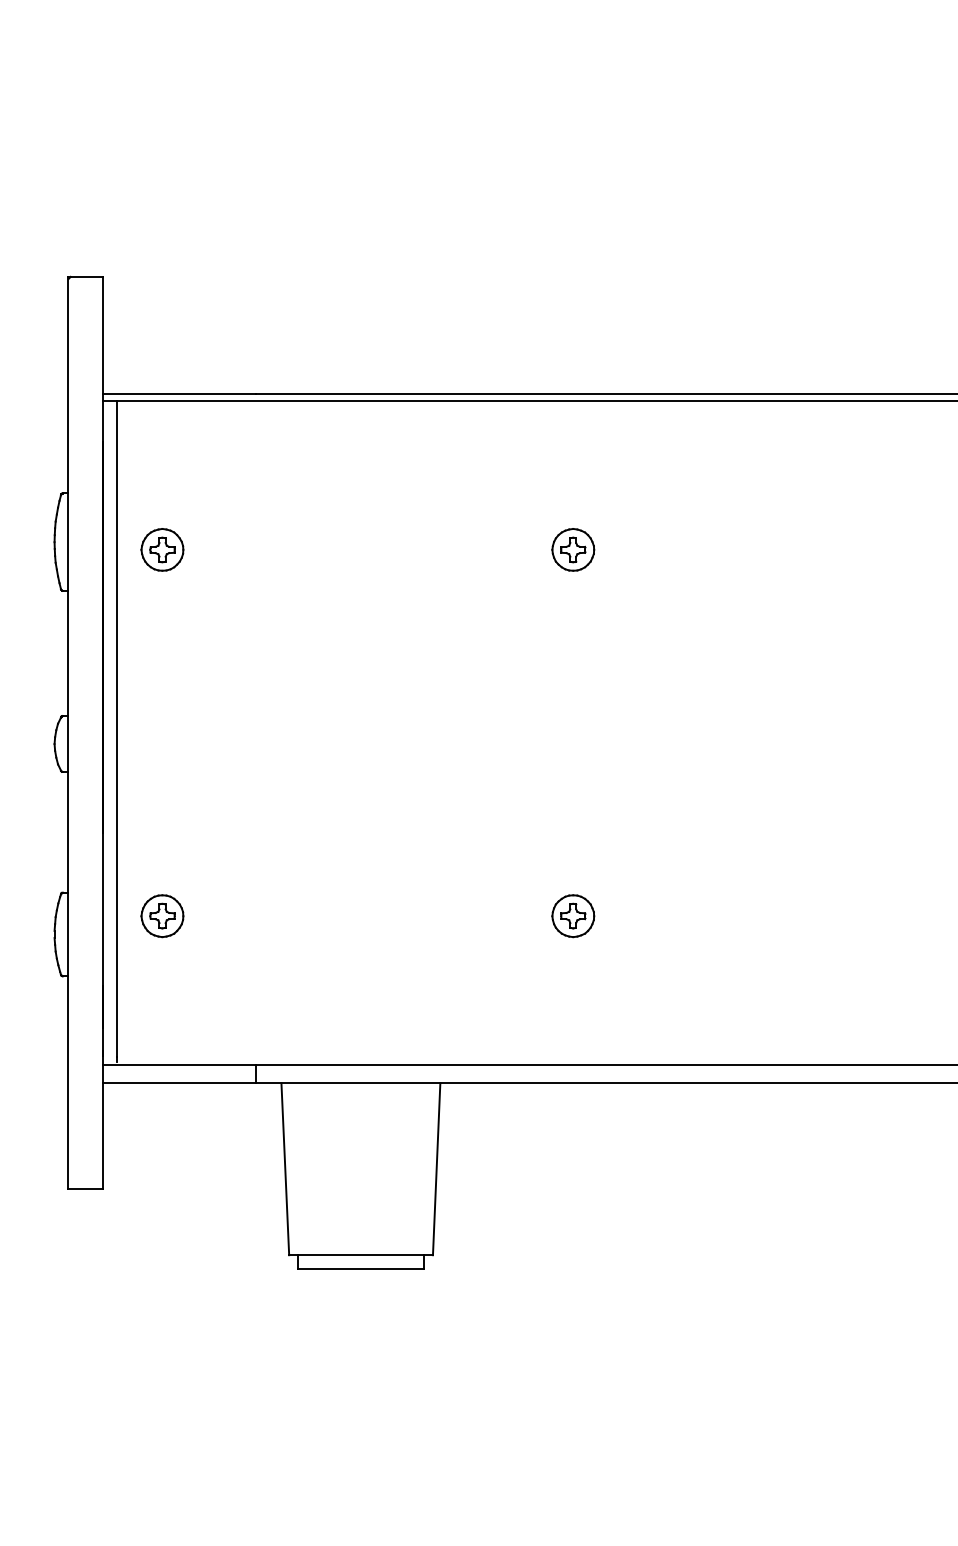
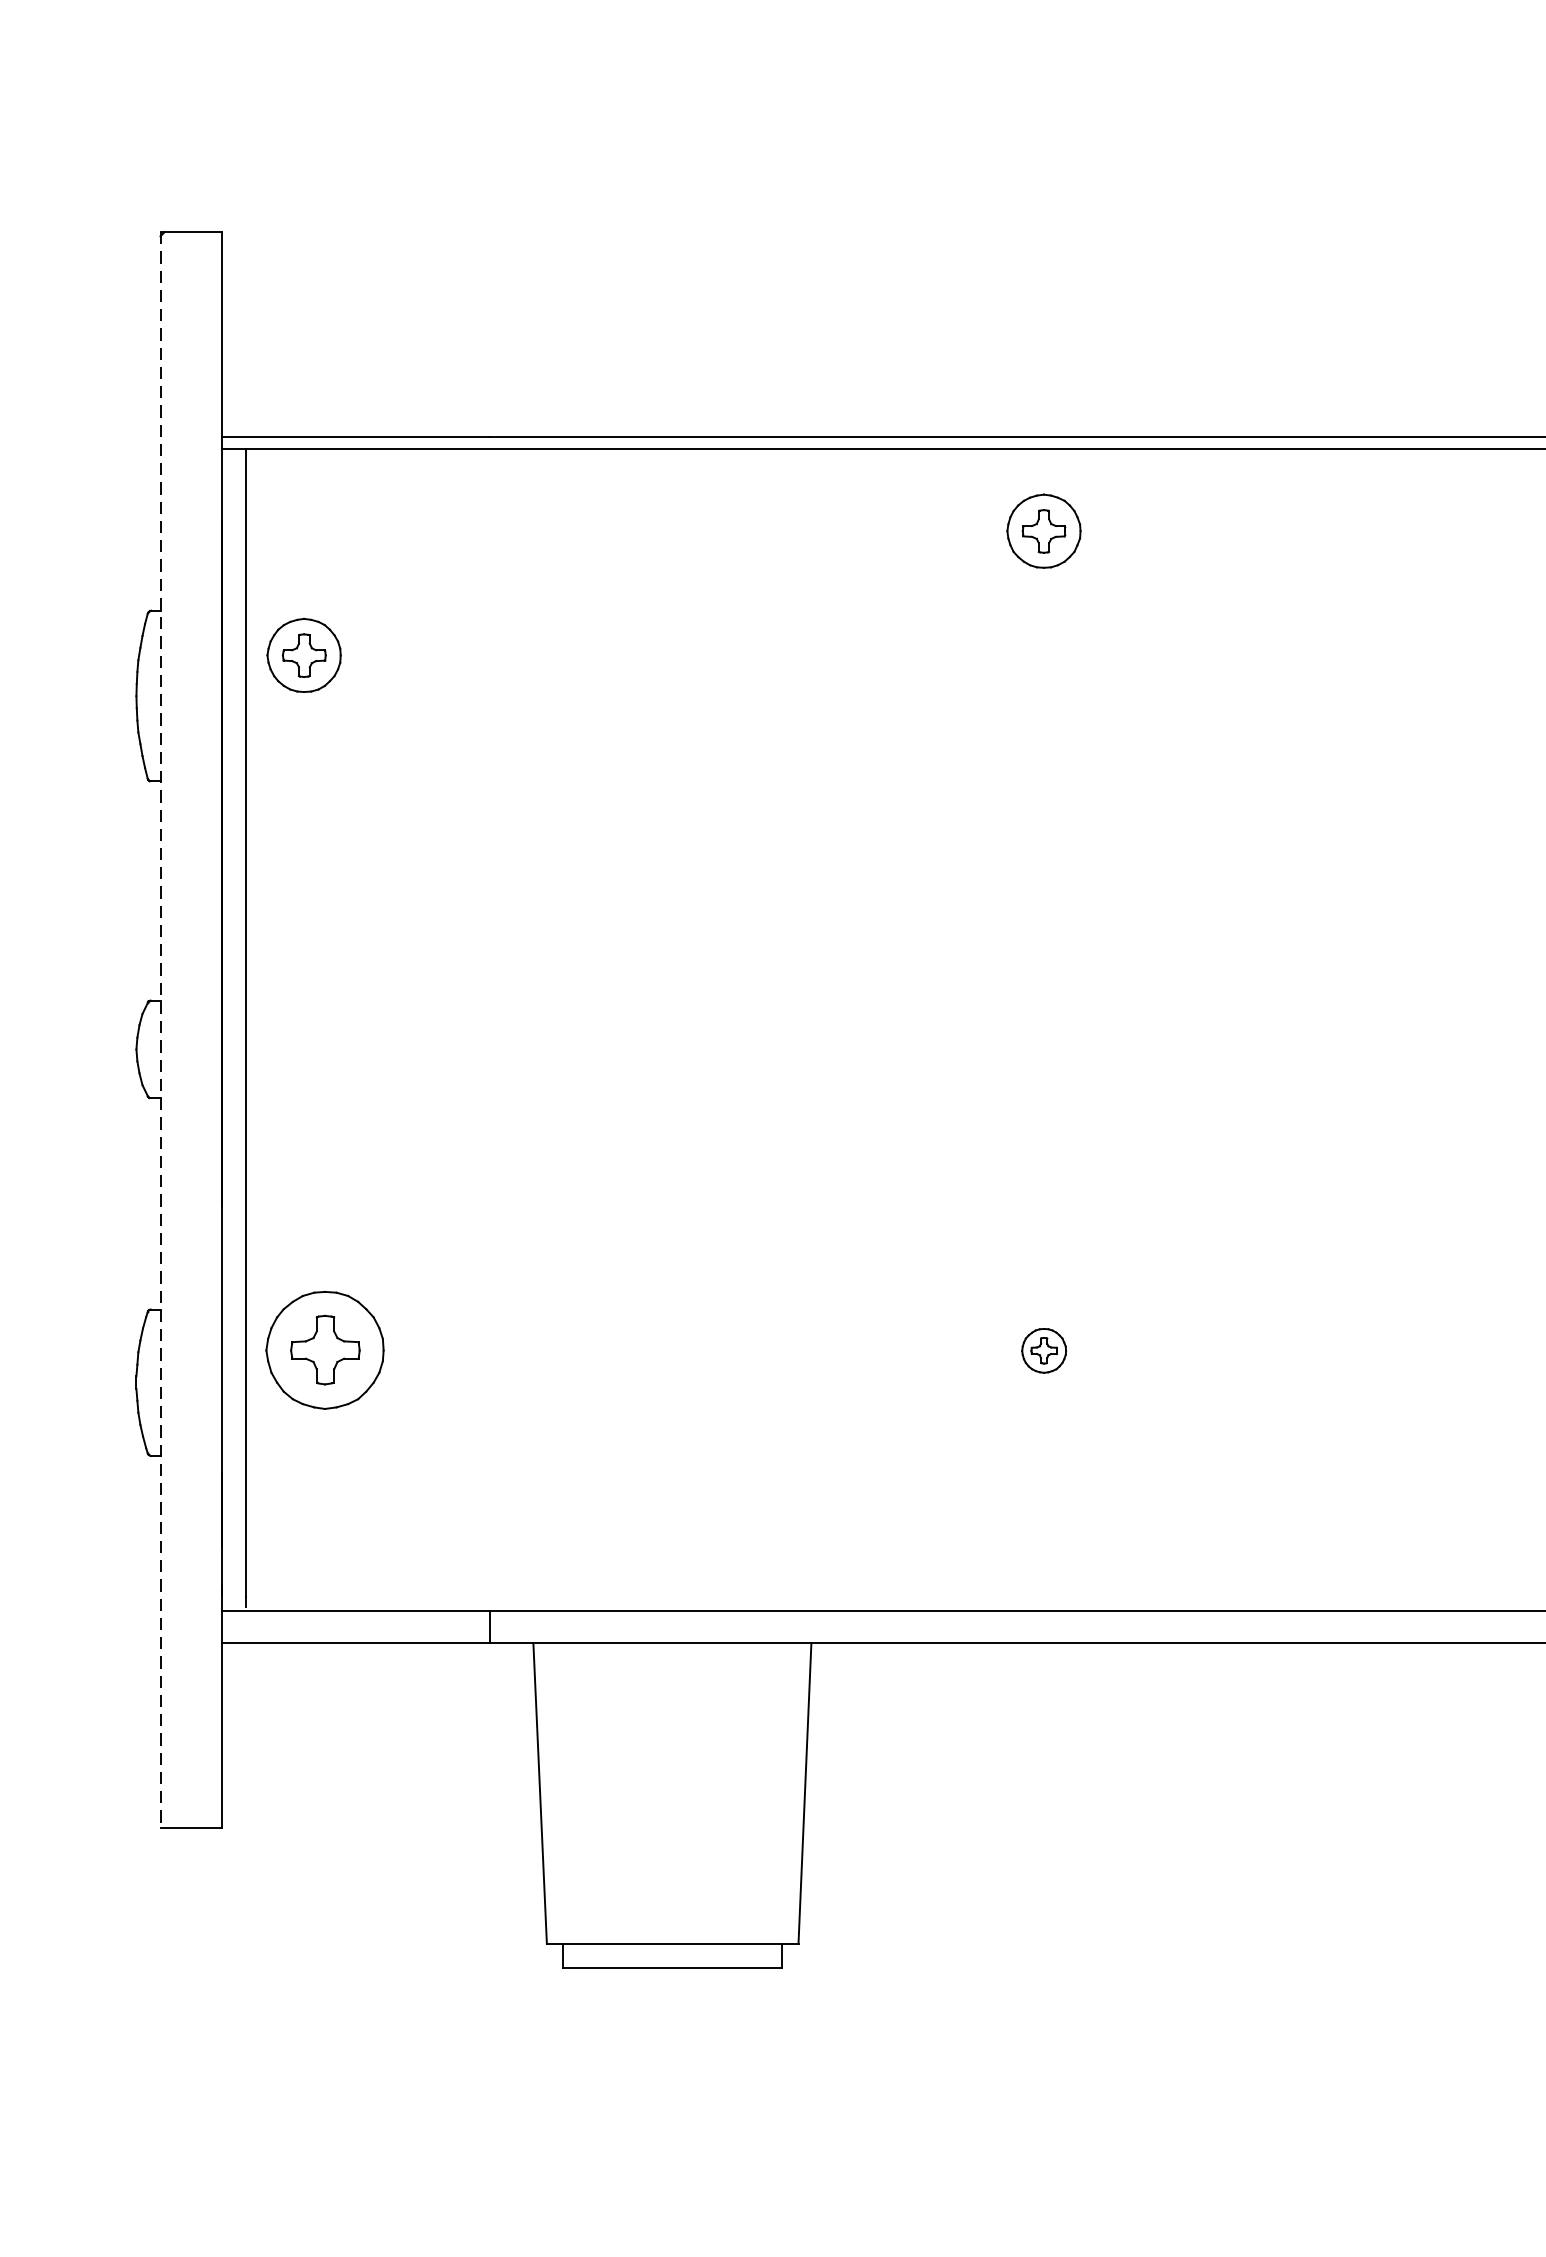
part: (162, 549) -> (304, 654), moved
part: (573, 549) -> (1044, 530), moved
line: (68, 733) -> (160, 1031), solid -> dashed
part: (162, 916) -> (325, 1351), size x1.6
part: (573, 916) -> (1044, 1351), size x0.6

